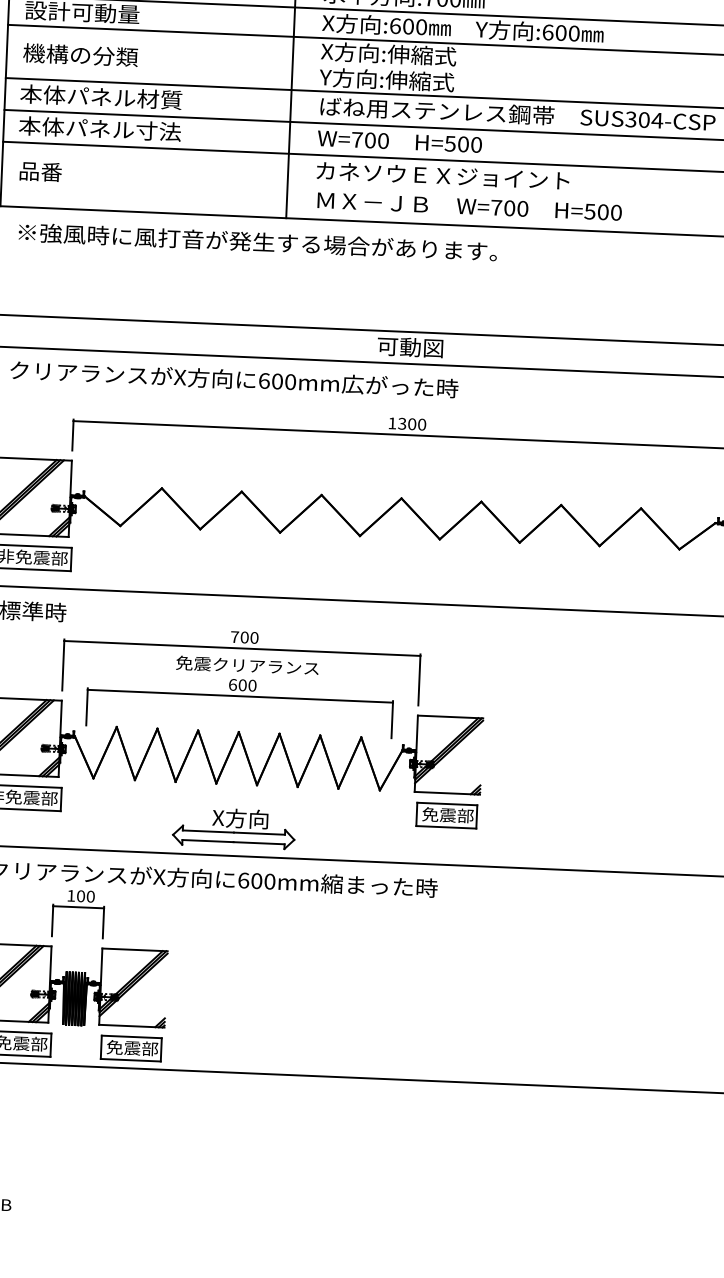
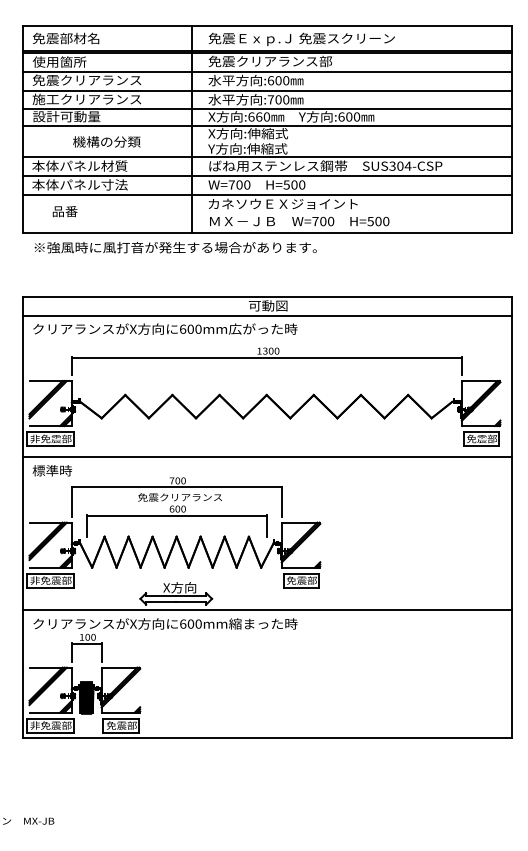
text: (409, 25) -> (259, 116), :600 -> :660
text: (80, 54) -> (106, 141), moved
text: (39, 171) -> (64, 211), moved

